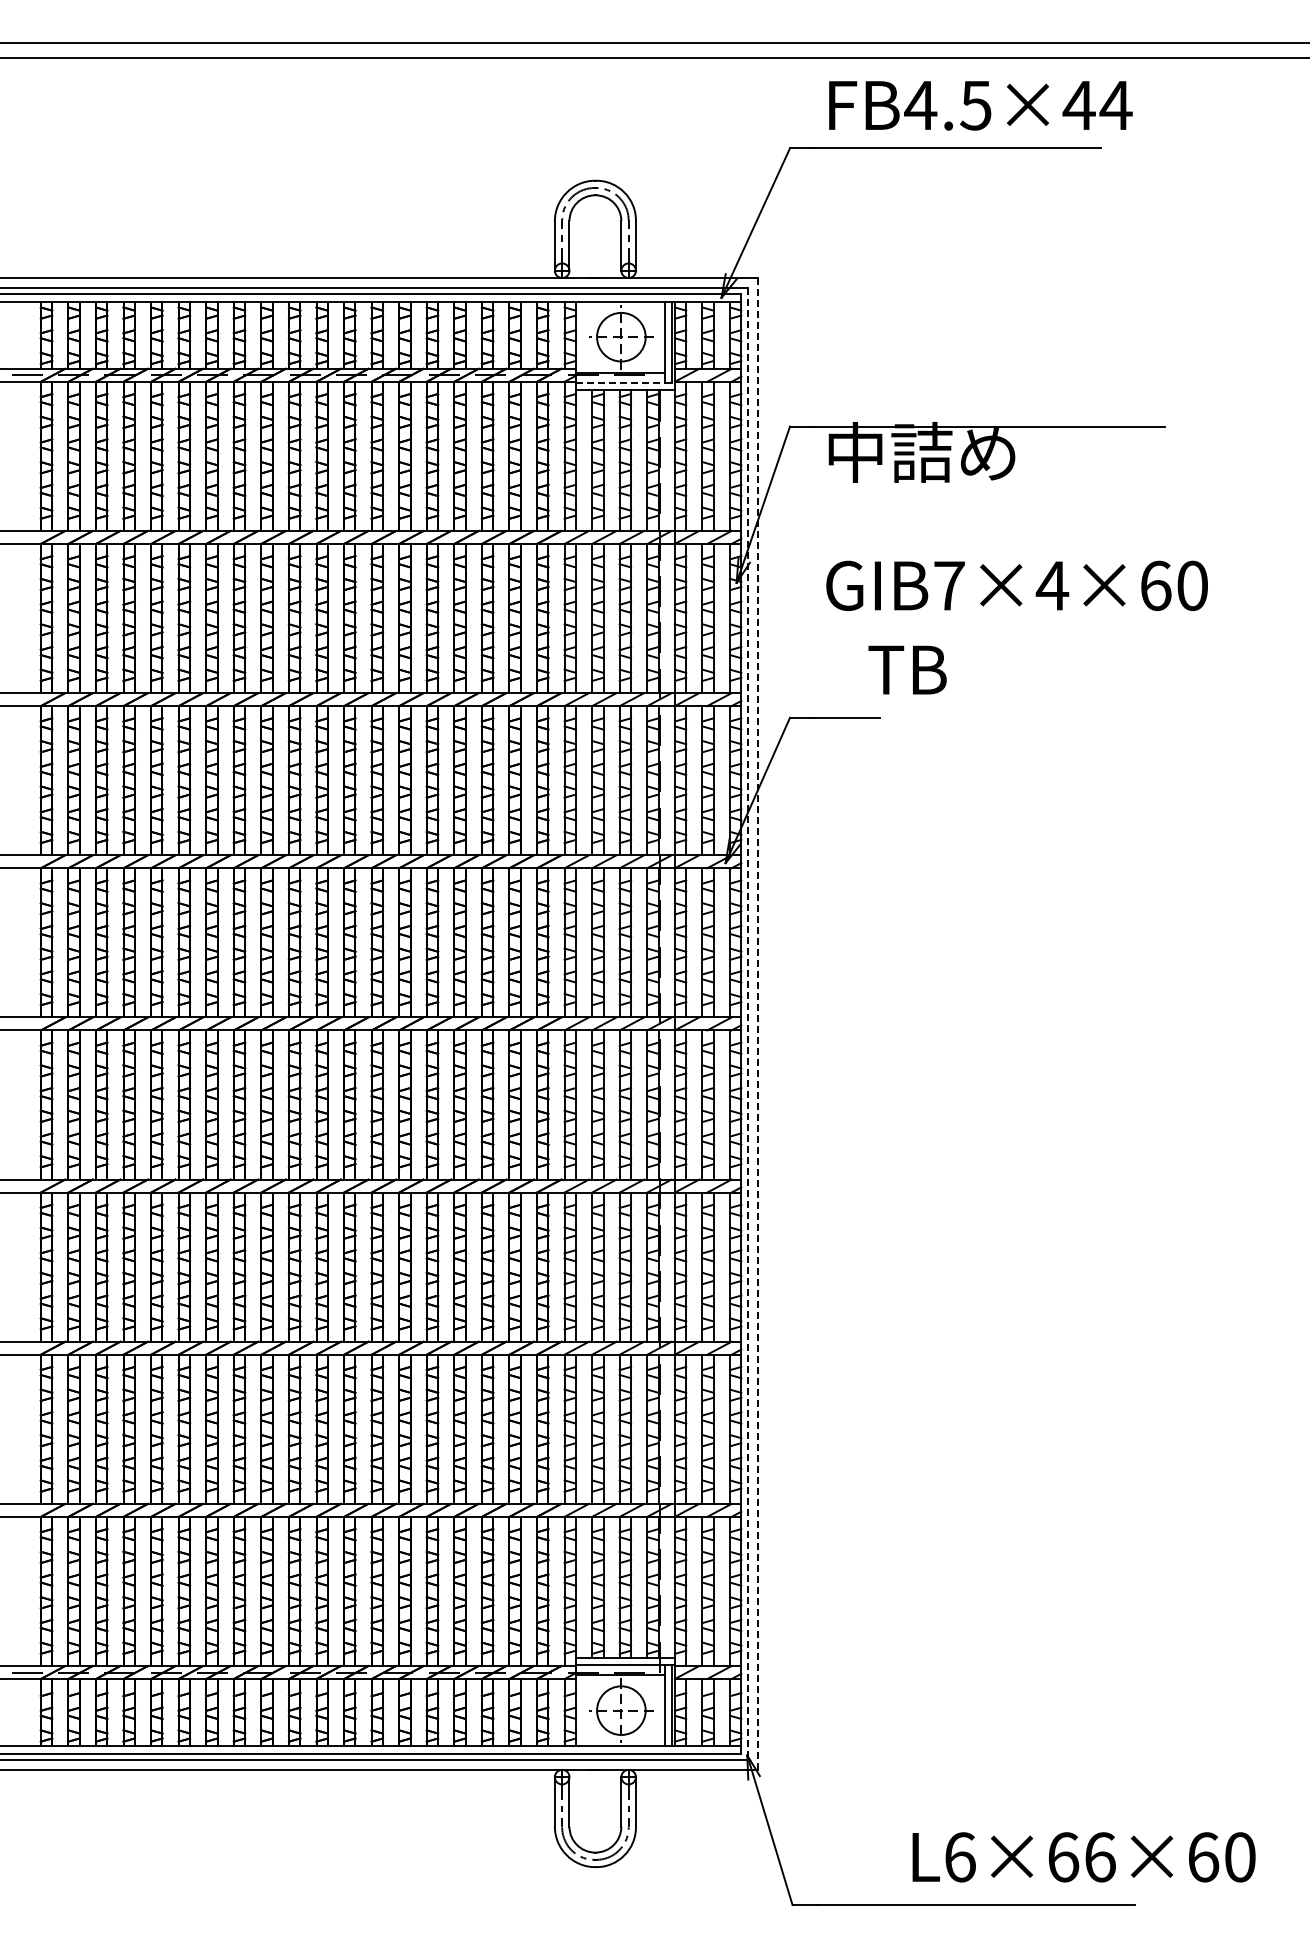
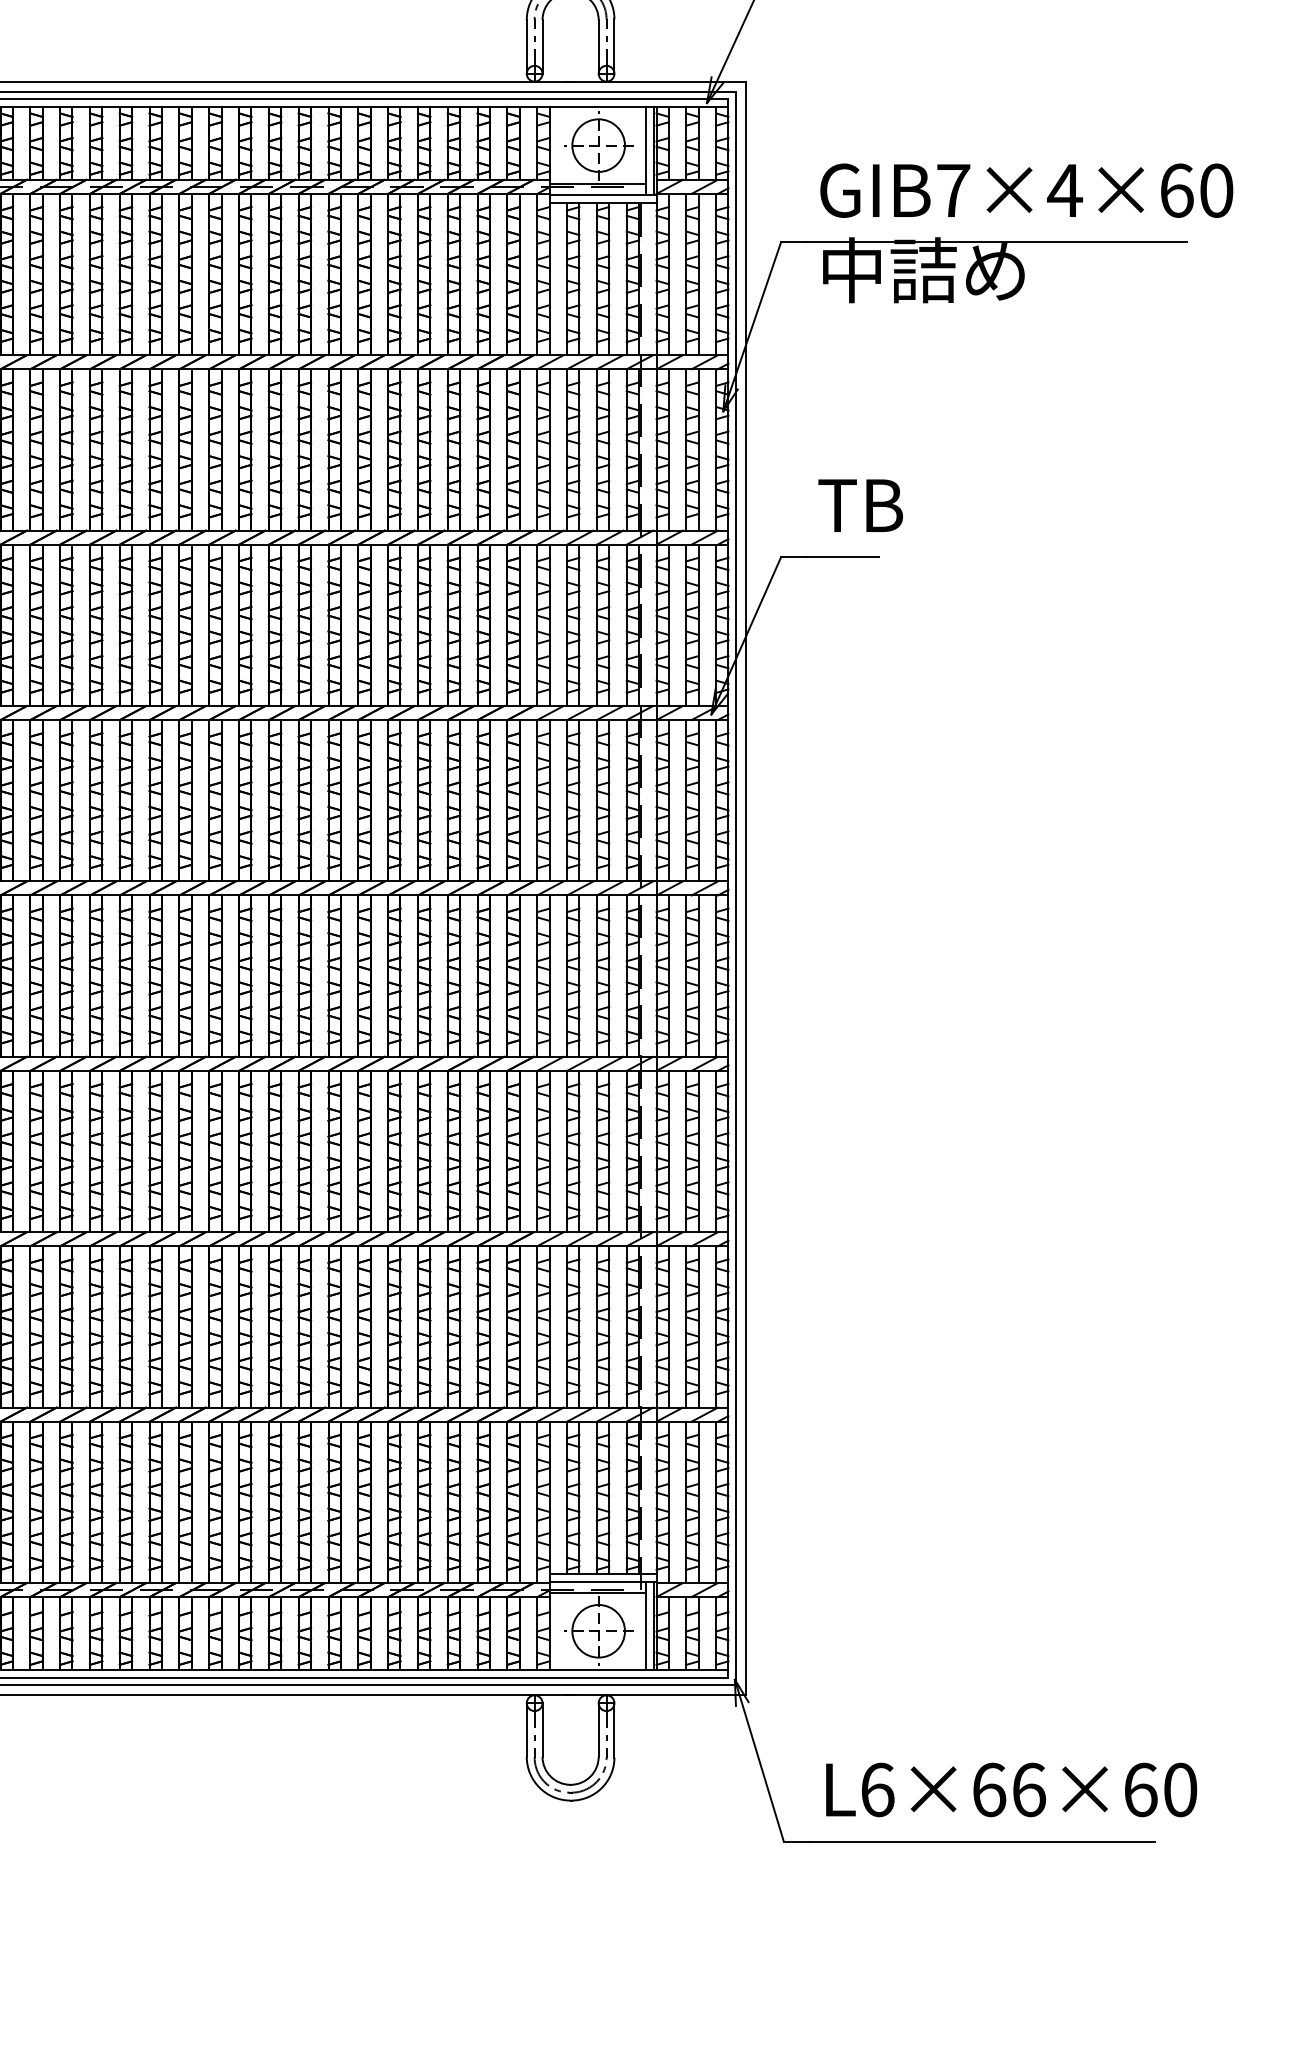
line: (625, 382) -> (603, 194), dashed -> solid
text: (1016, 585) -> (1026, 190), moved
text: (907, 669) -> (860, 505), moved
line: (757, 1023) -> (745, 887), dashed -> solid
line: (747, 1024) -> (735, 889), dashed -> solid
text: (1083, 1857) -> (1010, 1790), moved

